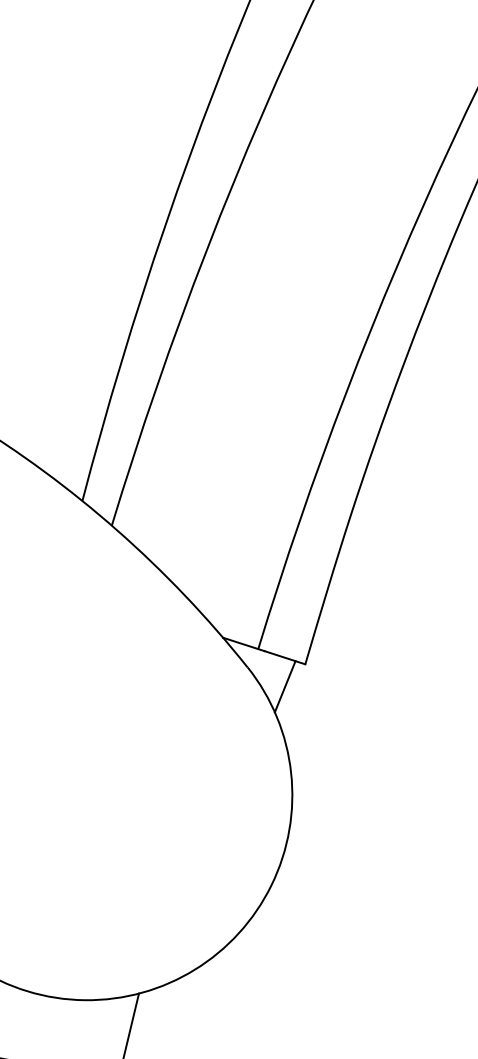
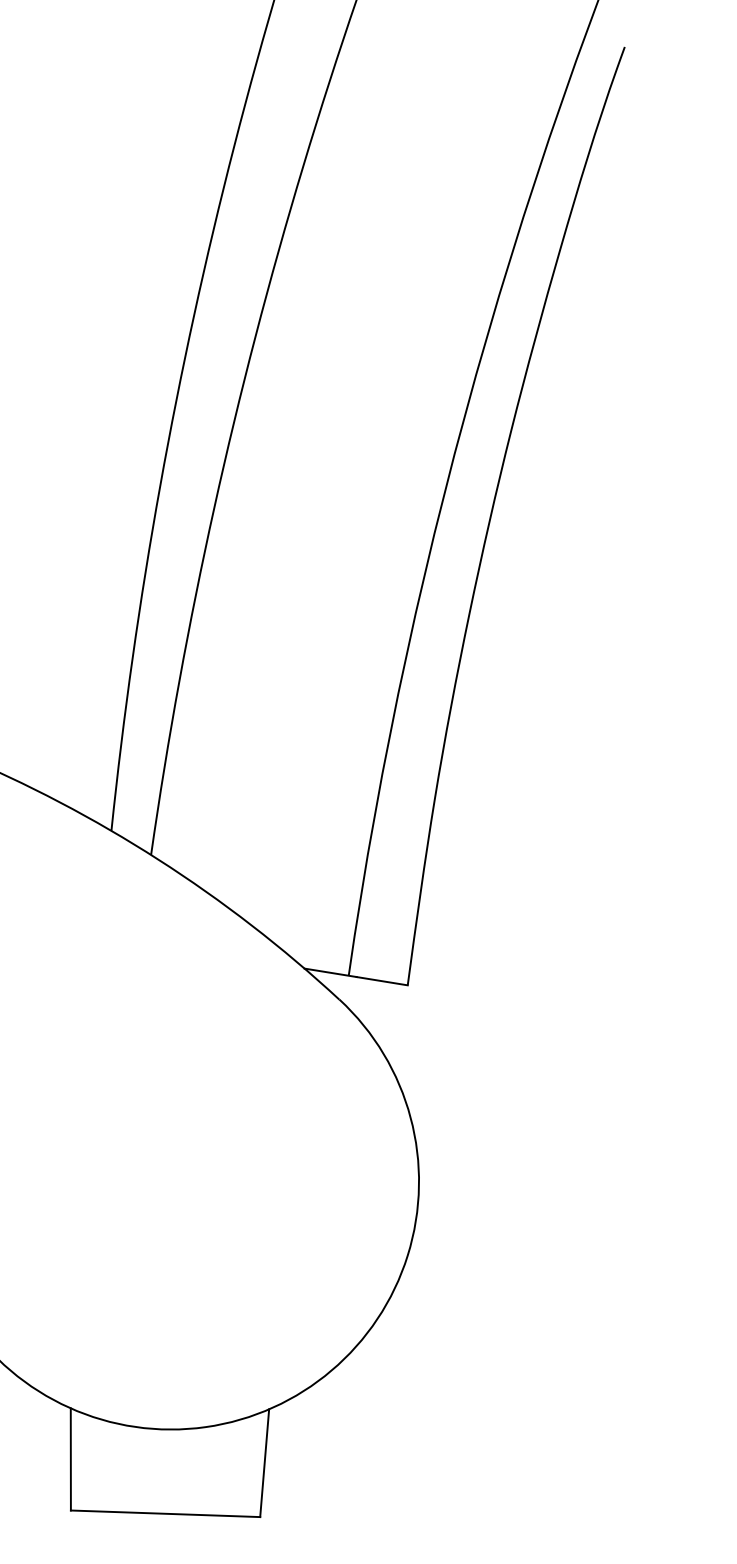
line: (285, 686) -> (387, 1015), removed

